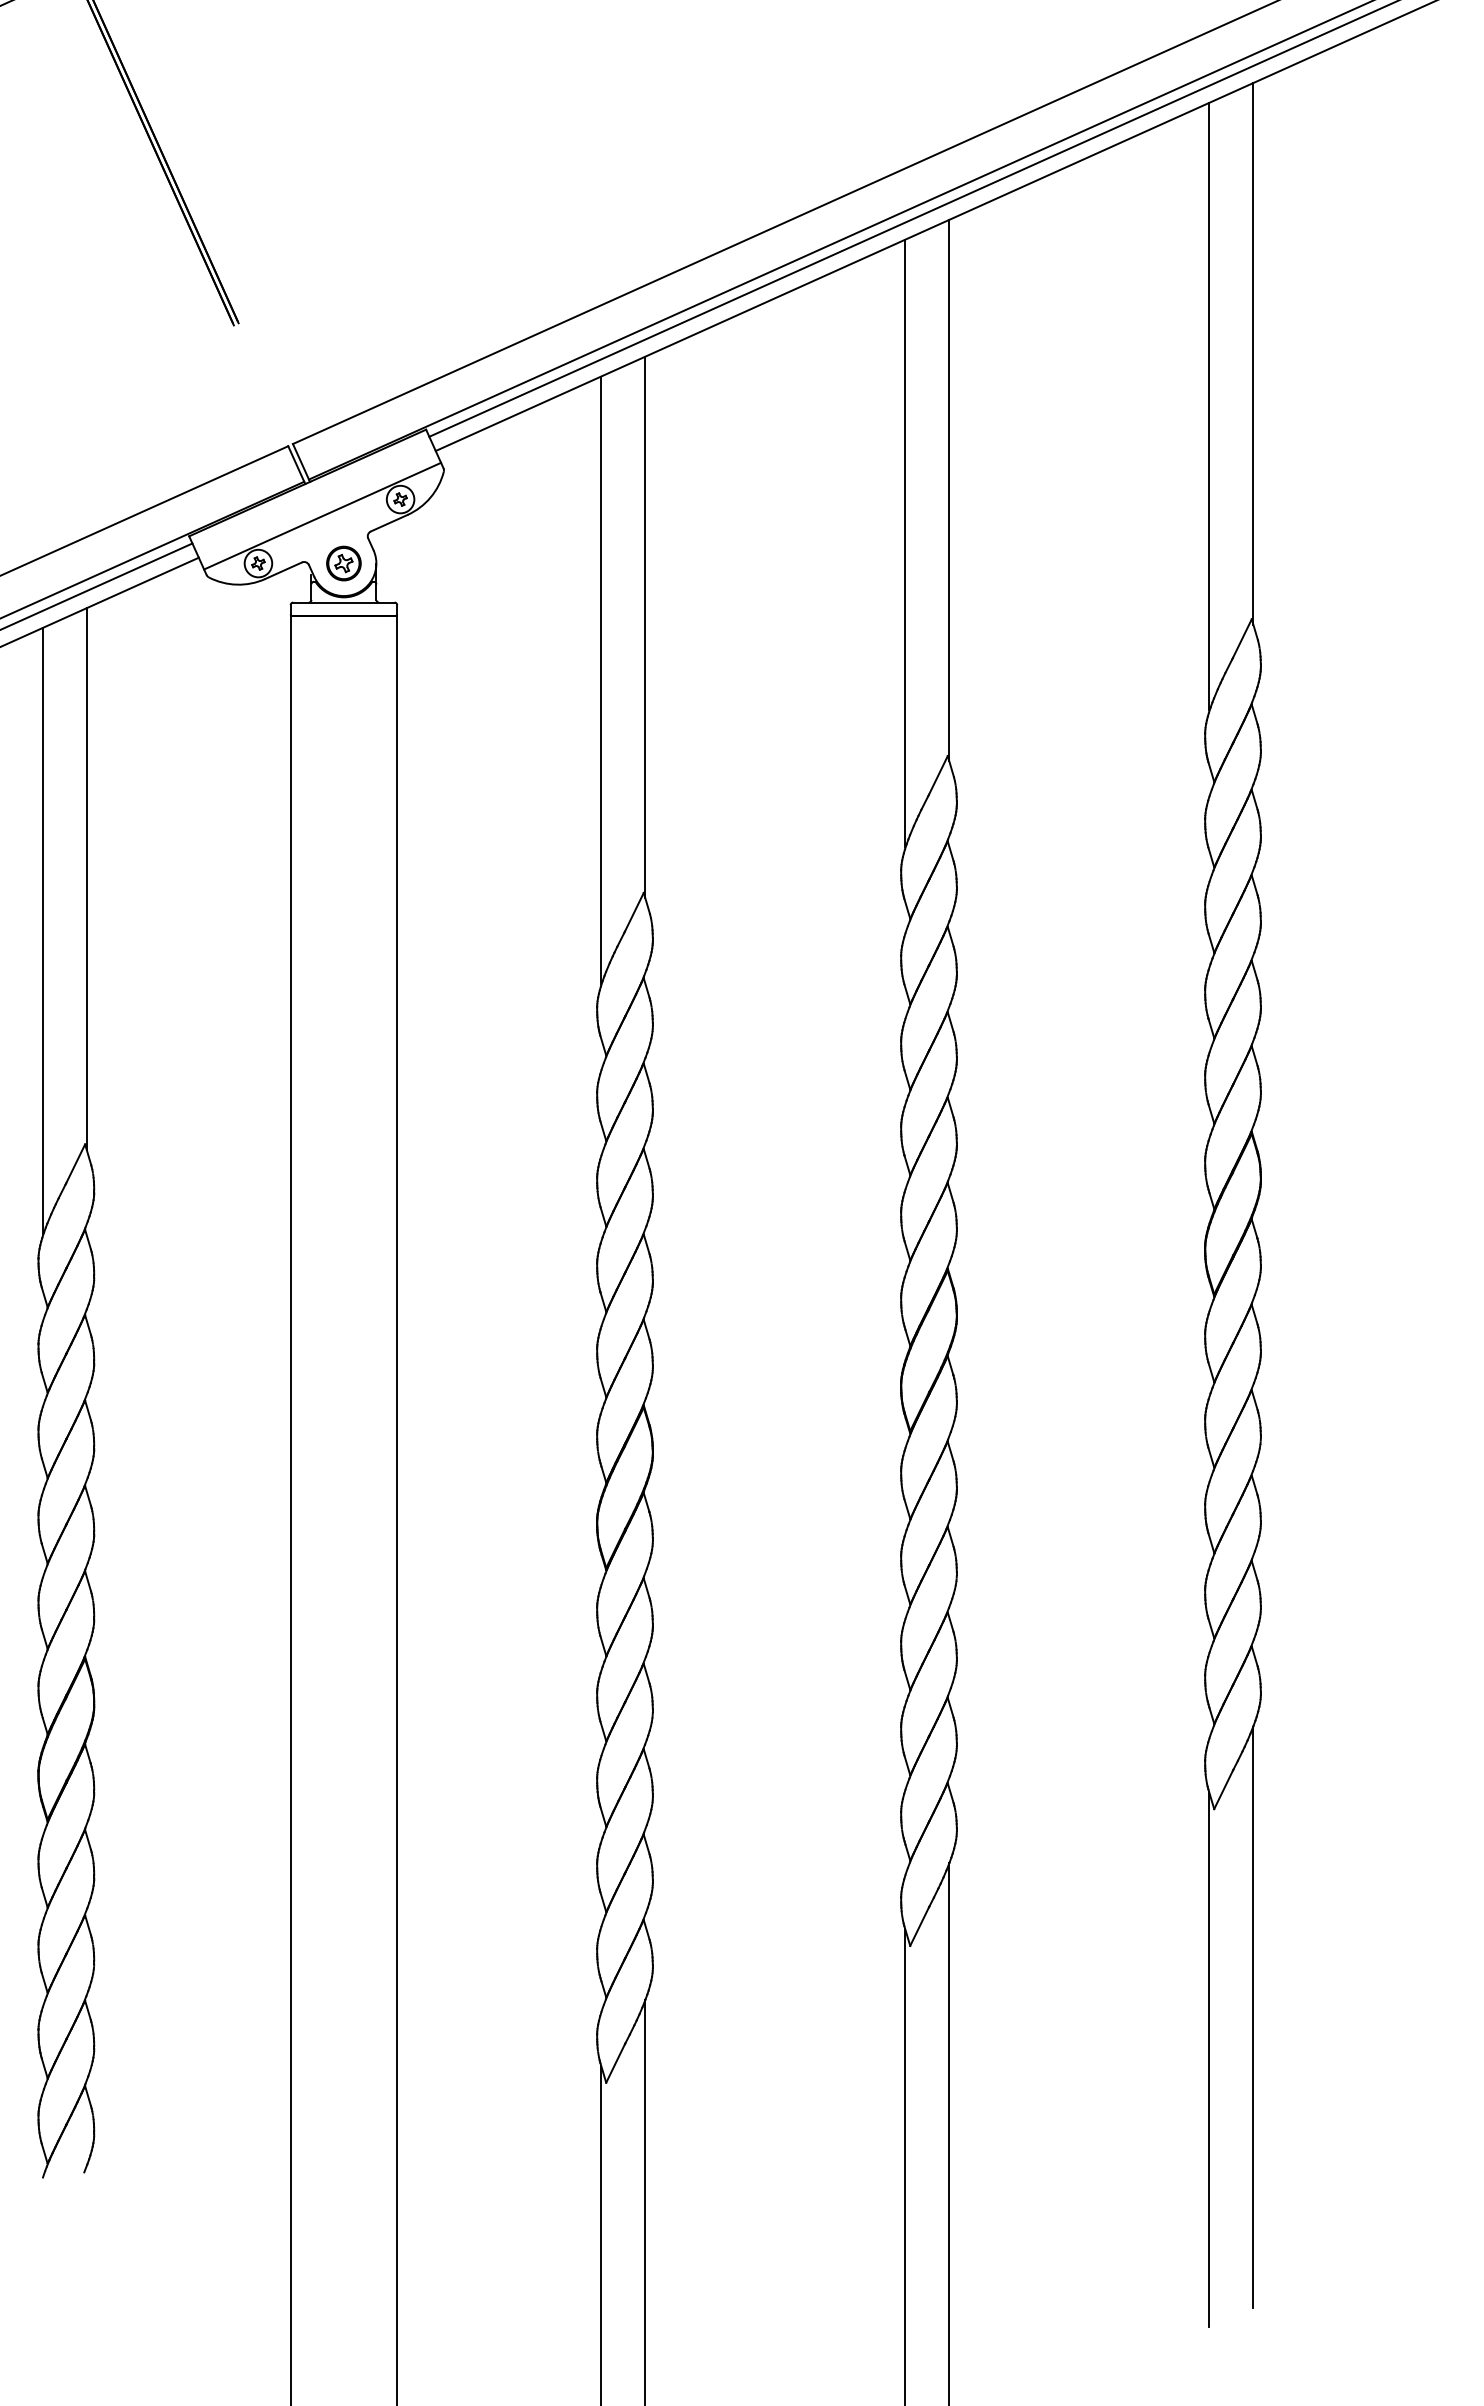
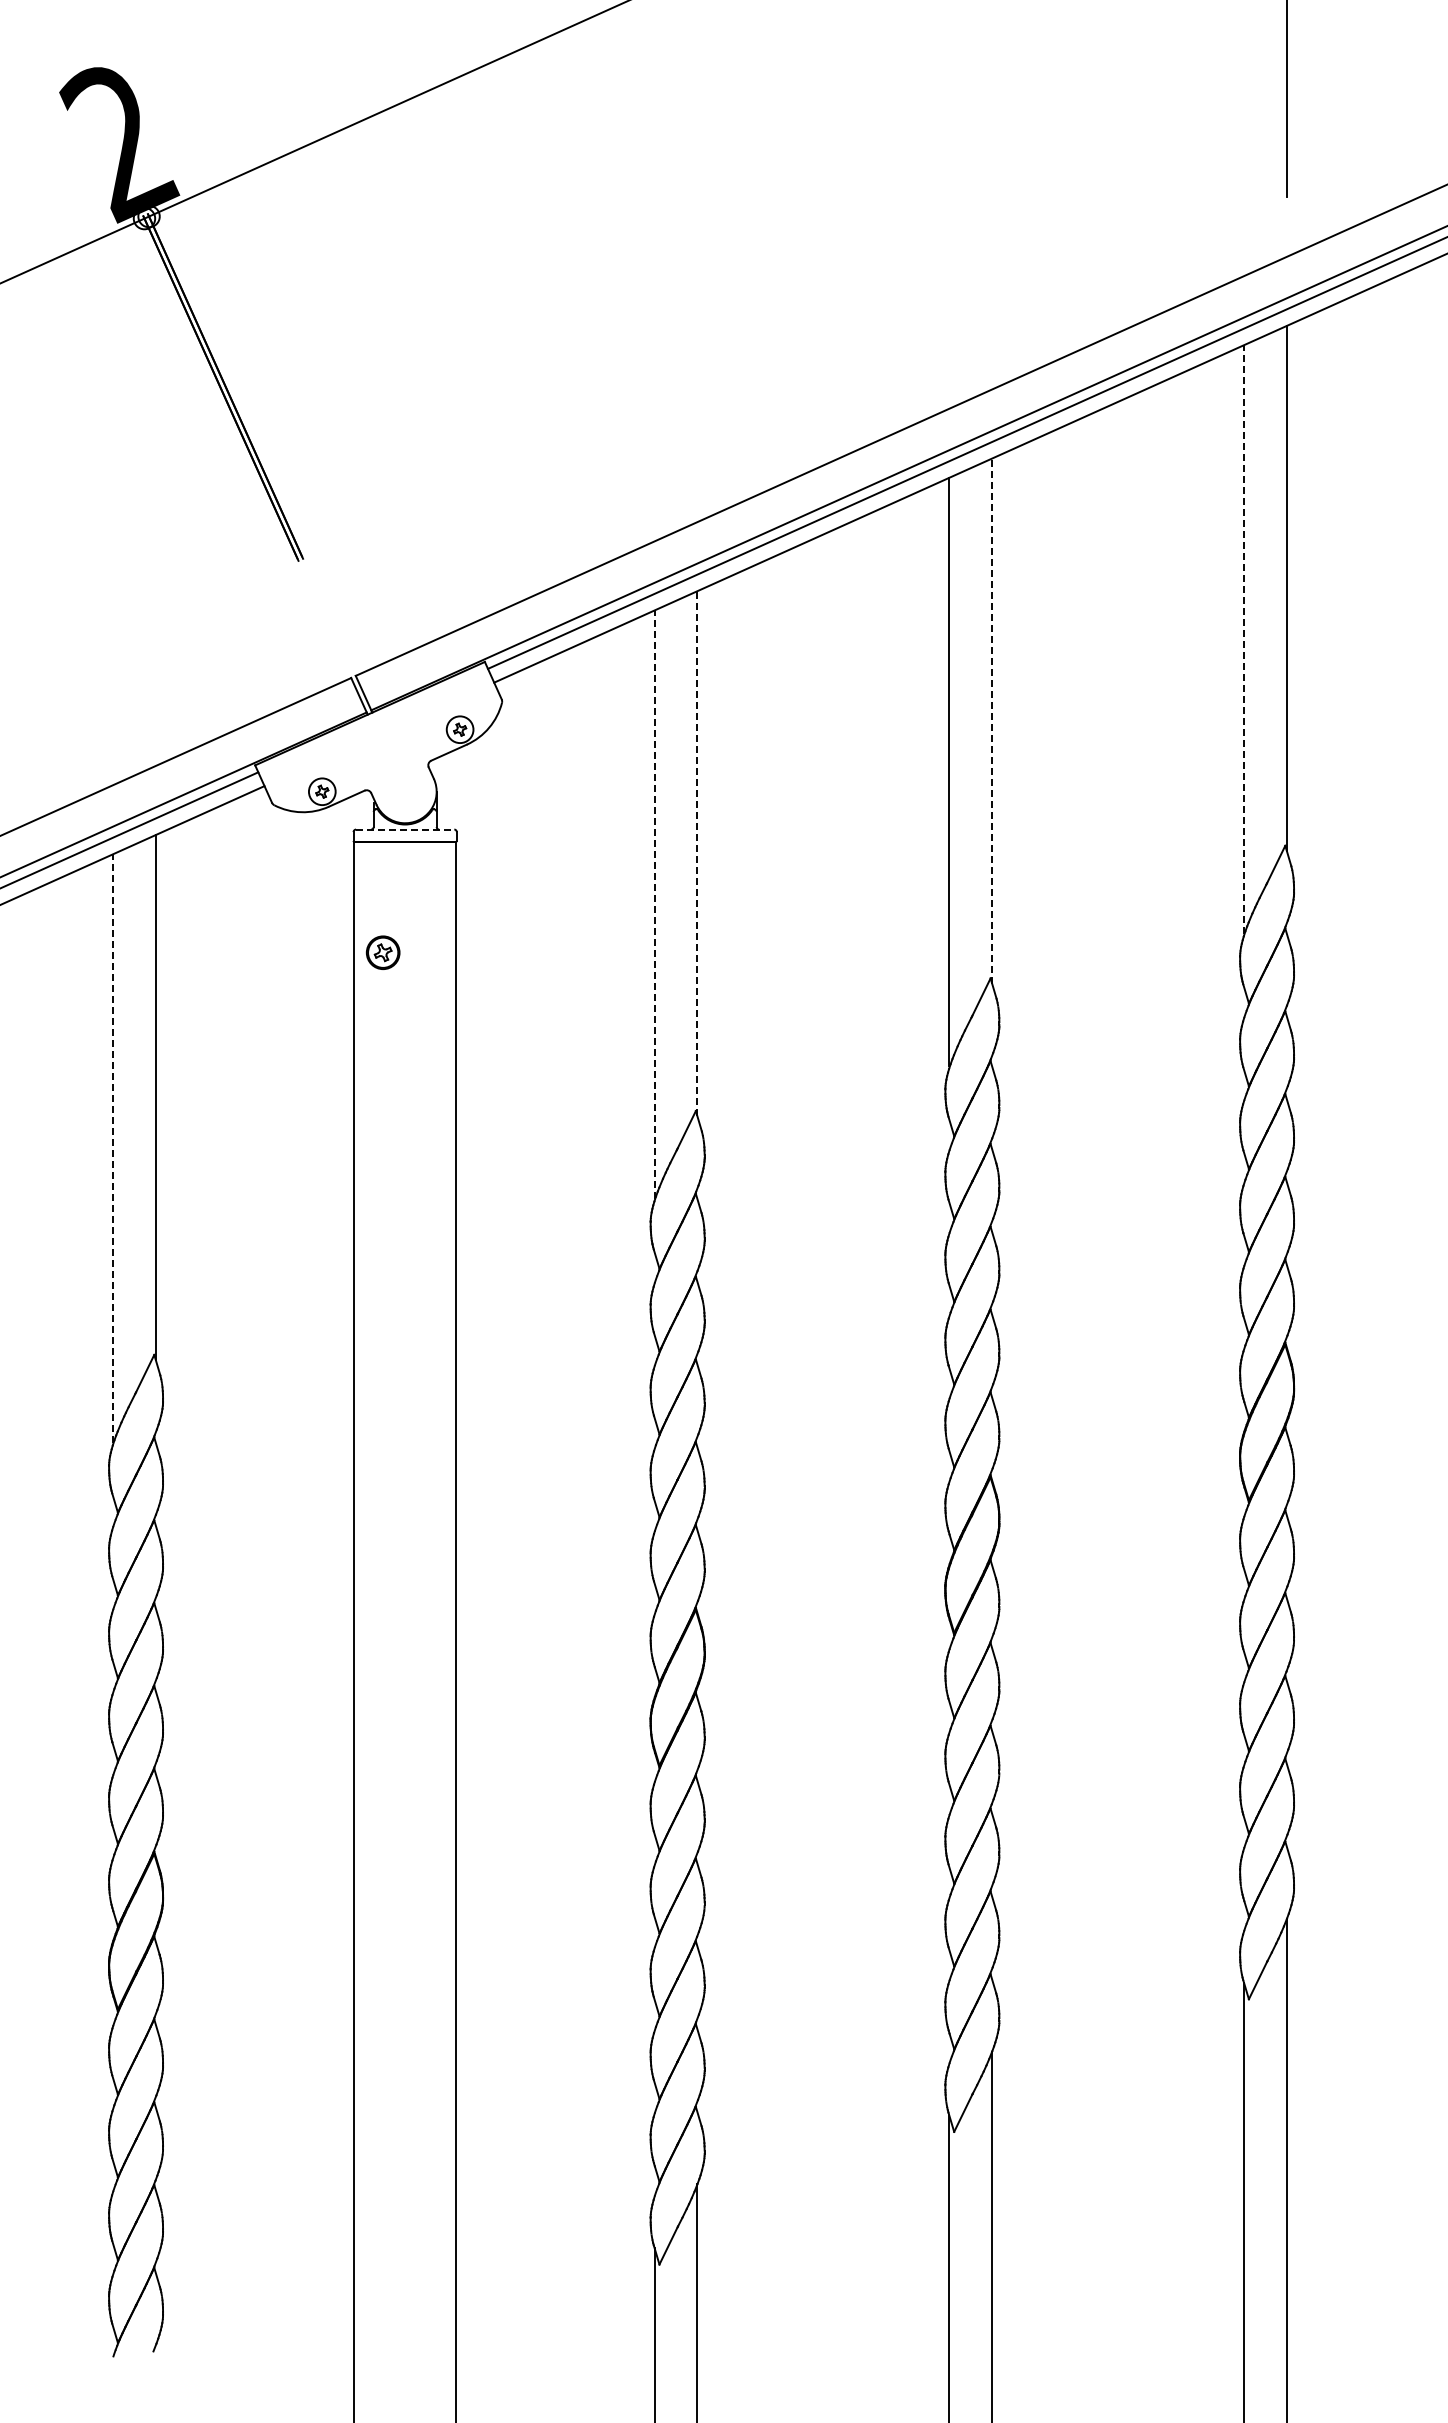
line: (1209, 406) -> (1244, 639), solid -> dashed
line: (949, 490) -> (992, 720), solid -> dashed
line: (322, 515) -> (384, 745), removed
part: (343, 563) -> (382, 952), moved
line: (344, 602) -> (405, 829), solid -> dashed
line: (645, 627) -> (697, 853), solid -> dashed
line: (601, 679) -> (654, 904), solid -> dashed
line: (42, 931) -> (112, 1148), solid -> dashed

